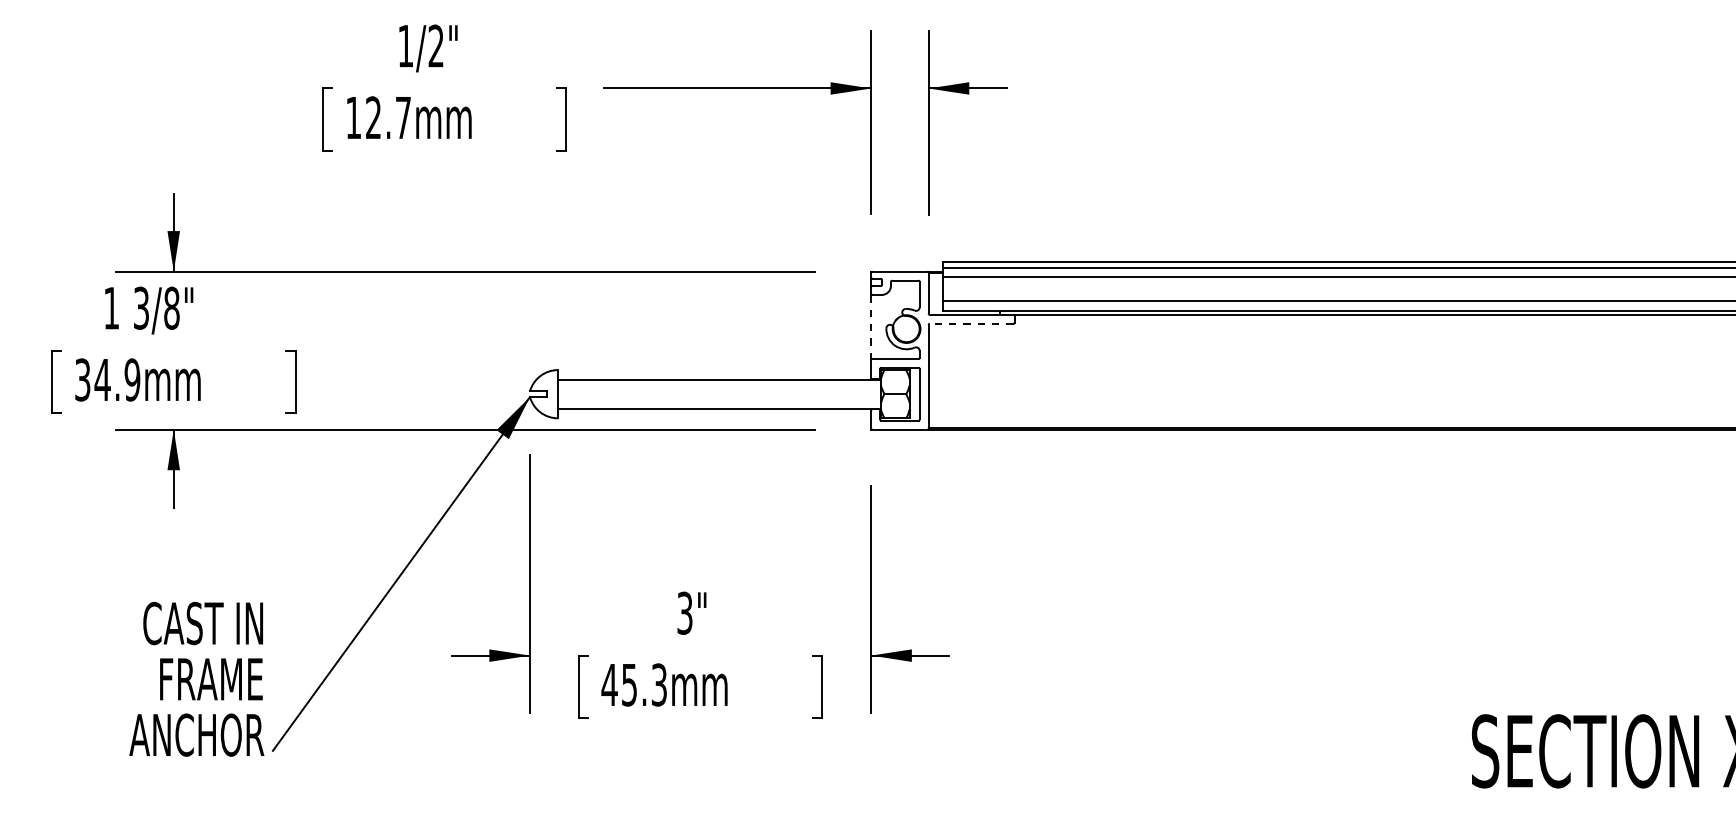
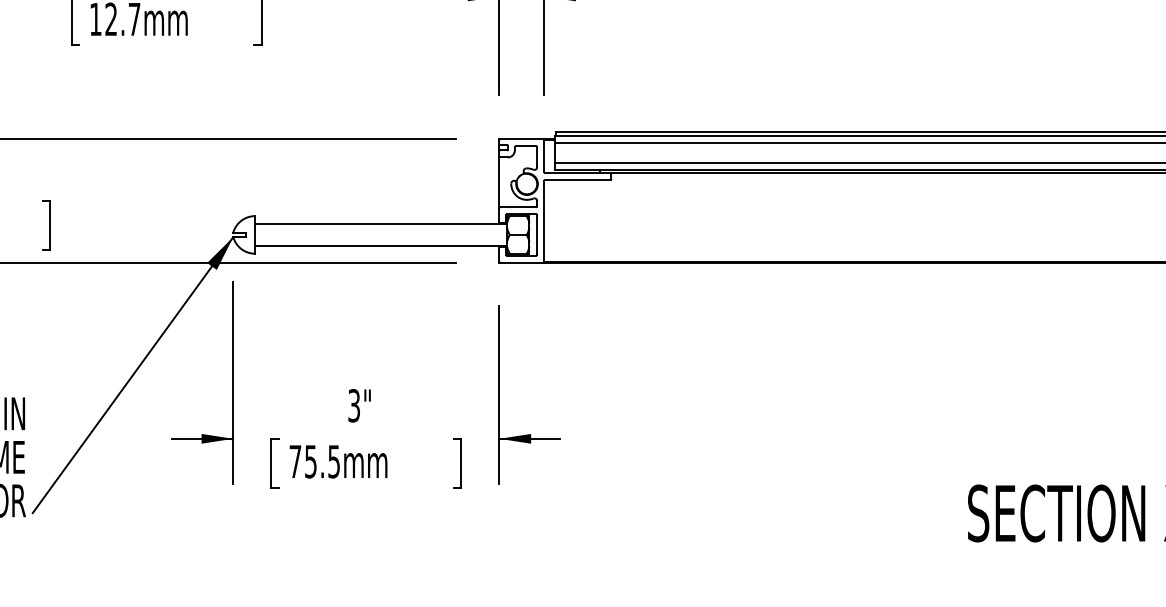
line: (971, 323) -> (577, 179), dashed -> solid
line: (871, 326) -> (499, 182), dashed -> solid
text: (633, 684) -> (314, 461), 45.3mm -> 75.5mm

